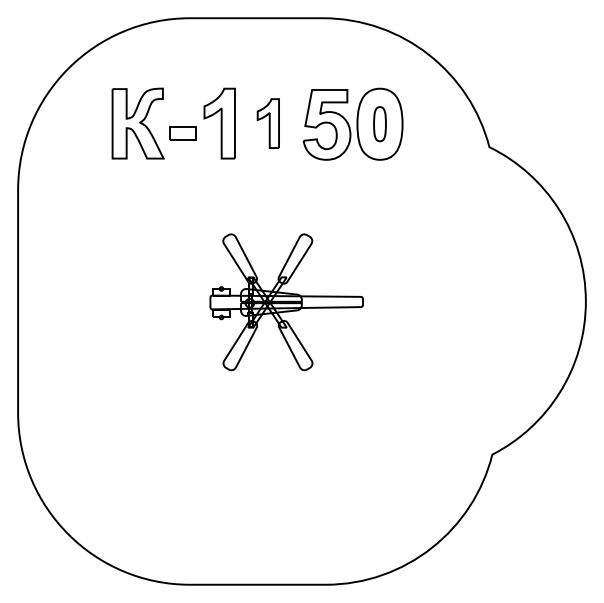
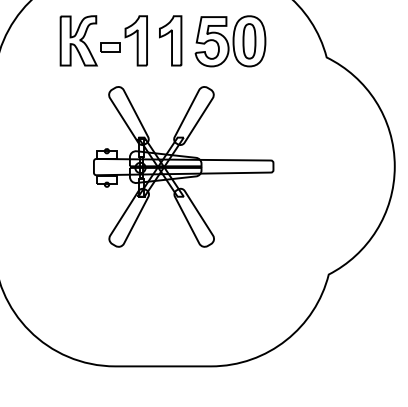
part: (268, 123) -> (170, 40), size x1.43
part: (379, 123) -> (249, 40), size x1.43
part: (286, 302) -> (183, 167), size x1.67

